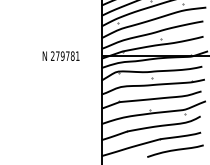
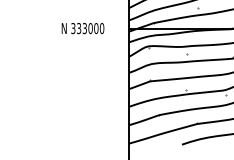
text: (65, 55) -> (87, 27), 279781 -> 333000

